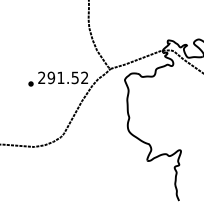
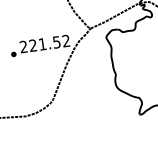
text: (51, 77) -> (33, 45), 291.52 -> 221.52

